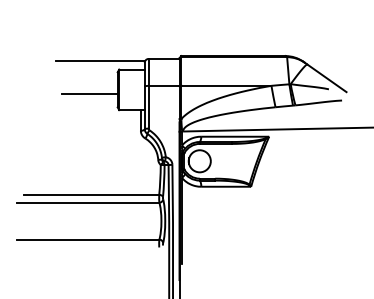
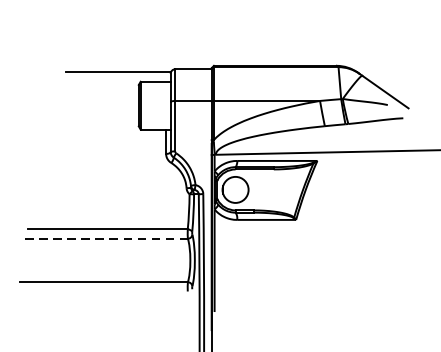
line: (89, 93) -> (105, 109), removed
line: (87, 202) -> (103, 238), solid -> dashed

